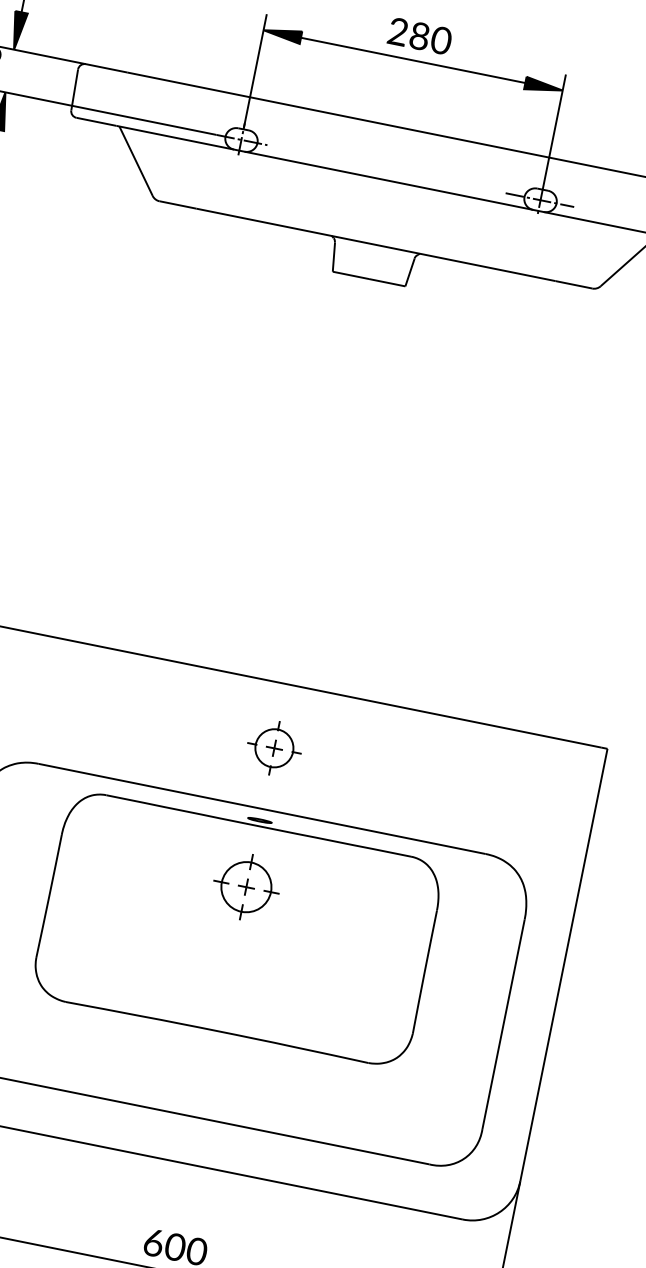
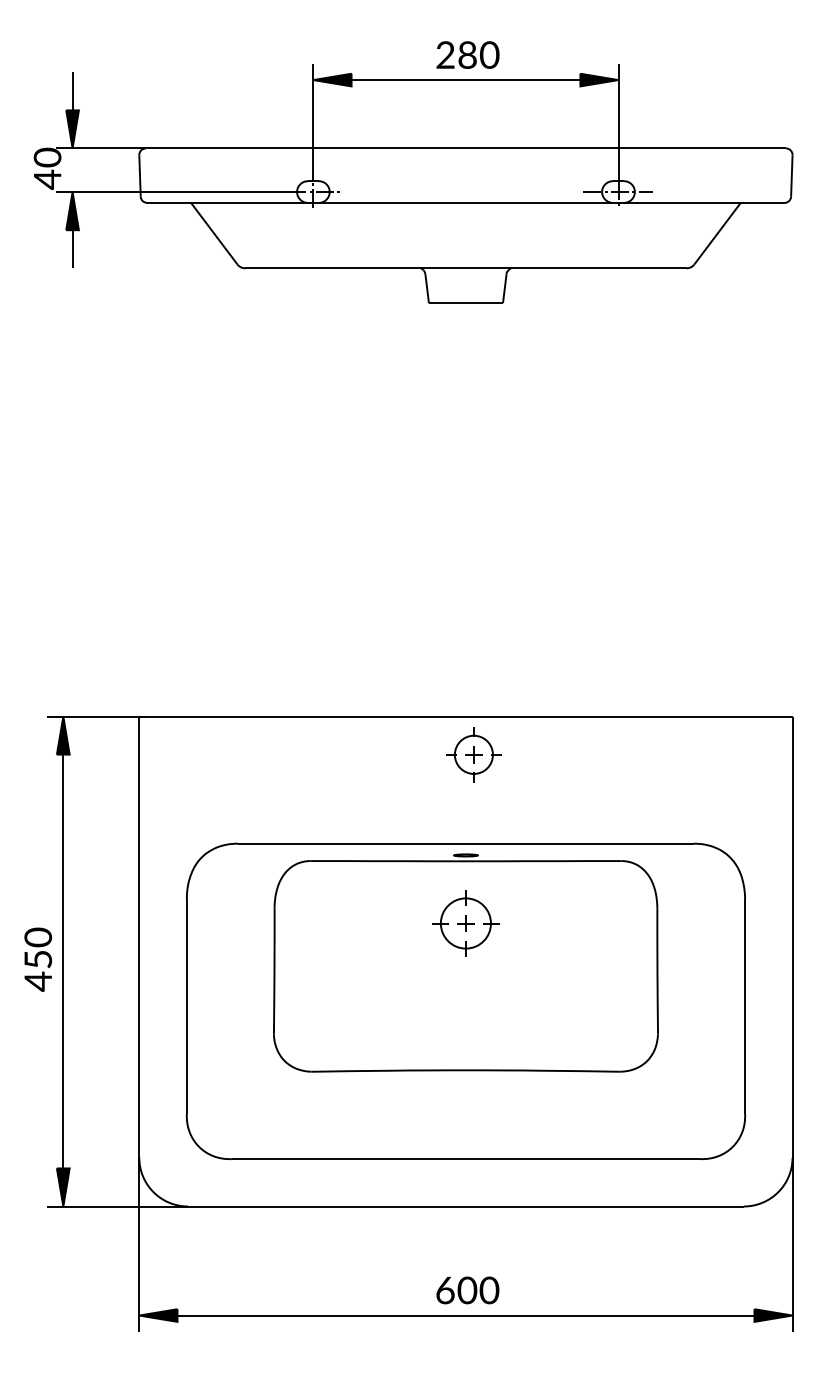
part: (274, 747) -> (473, 754), moved

